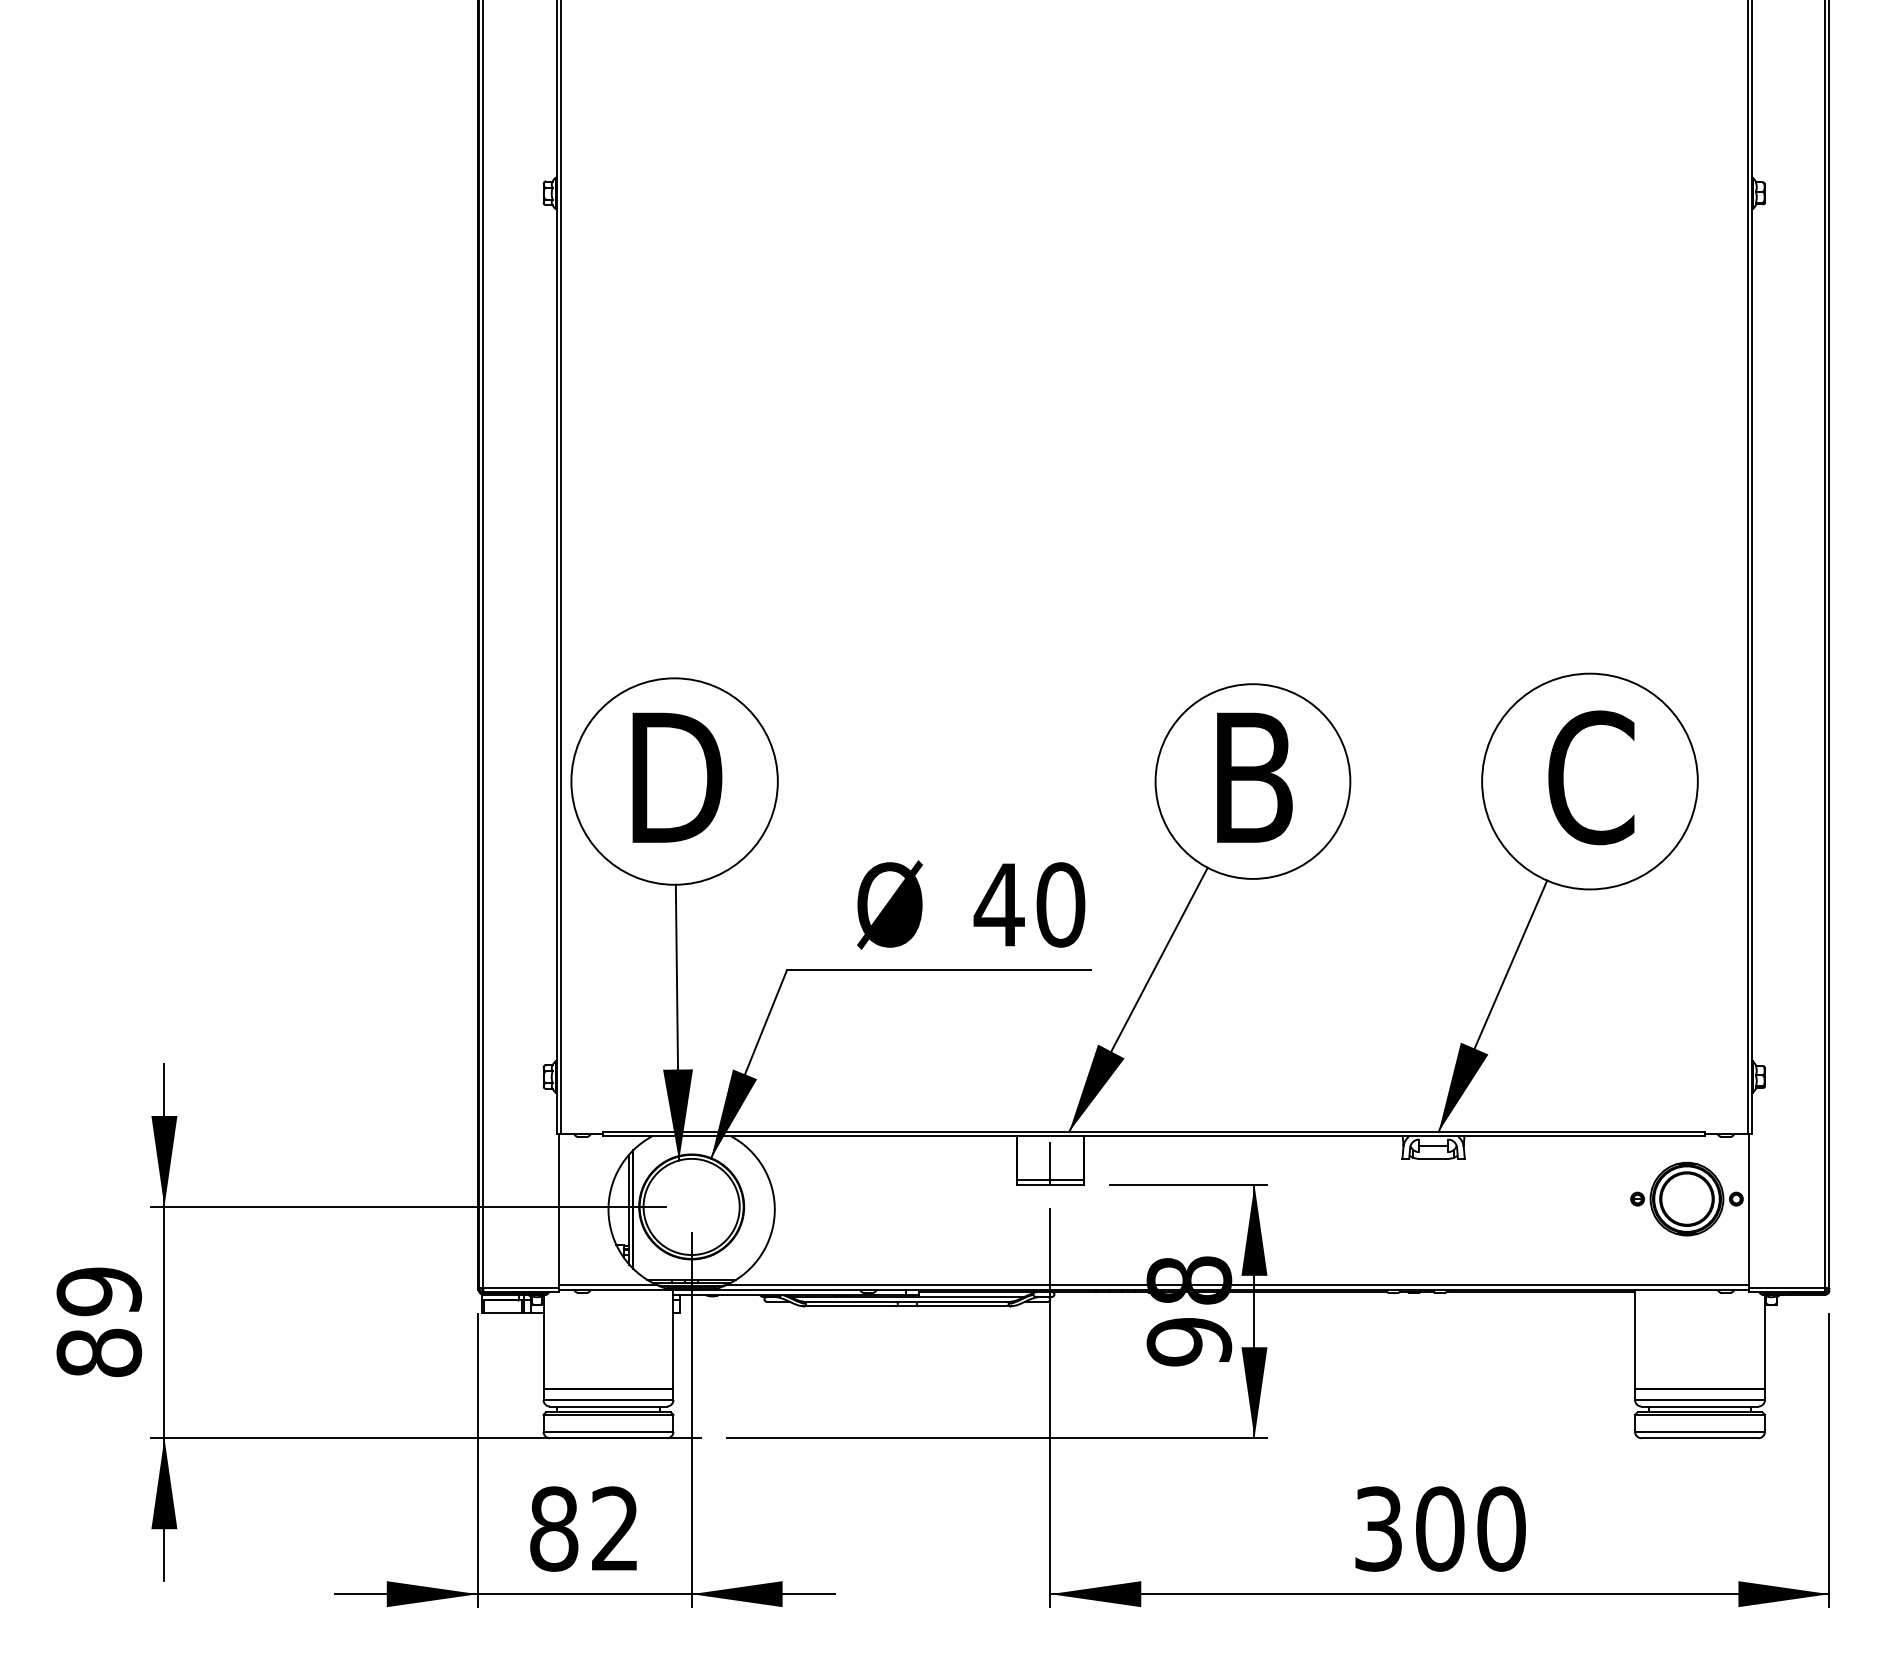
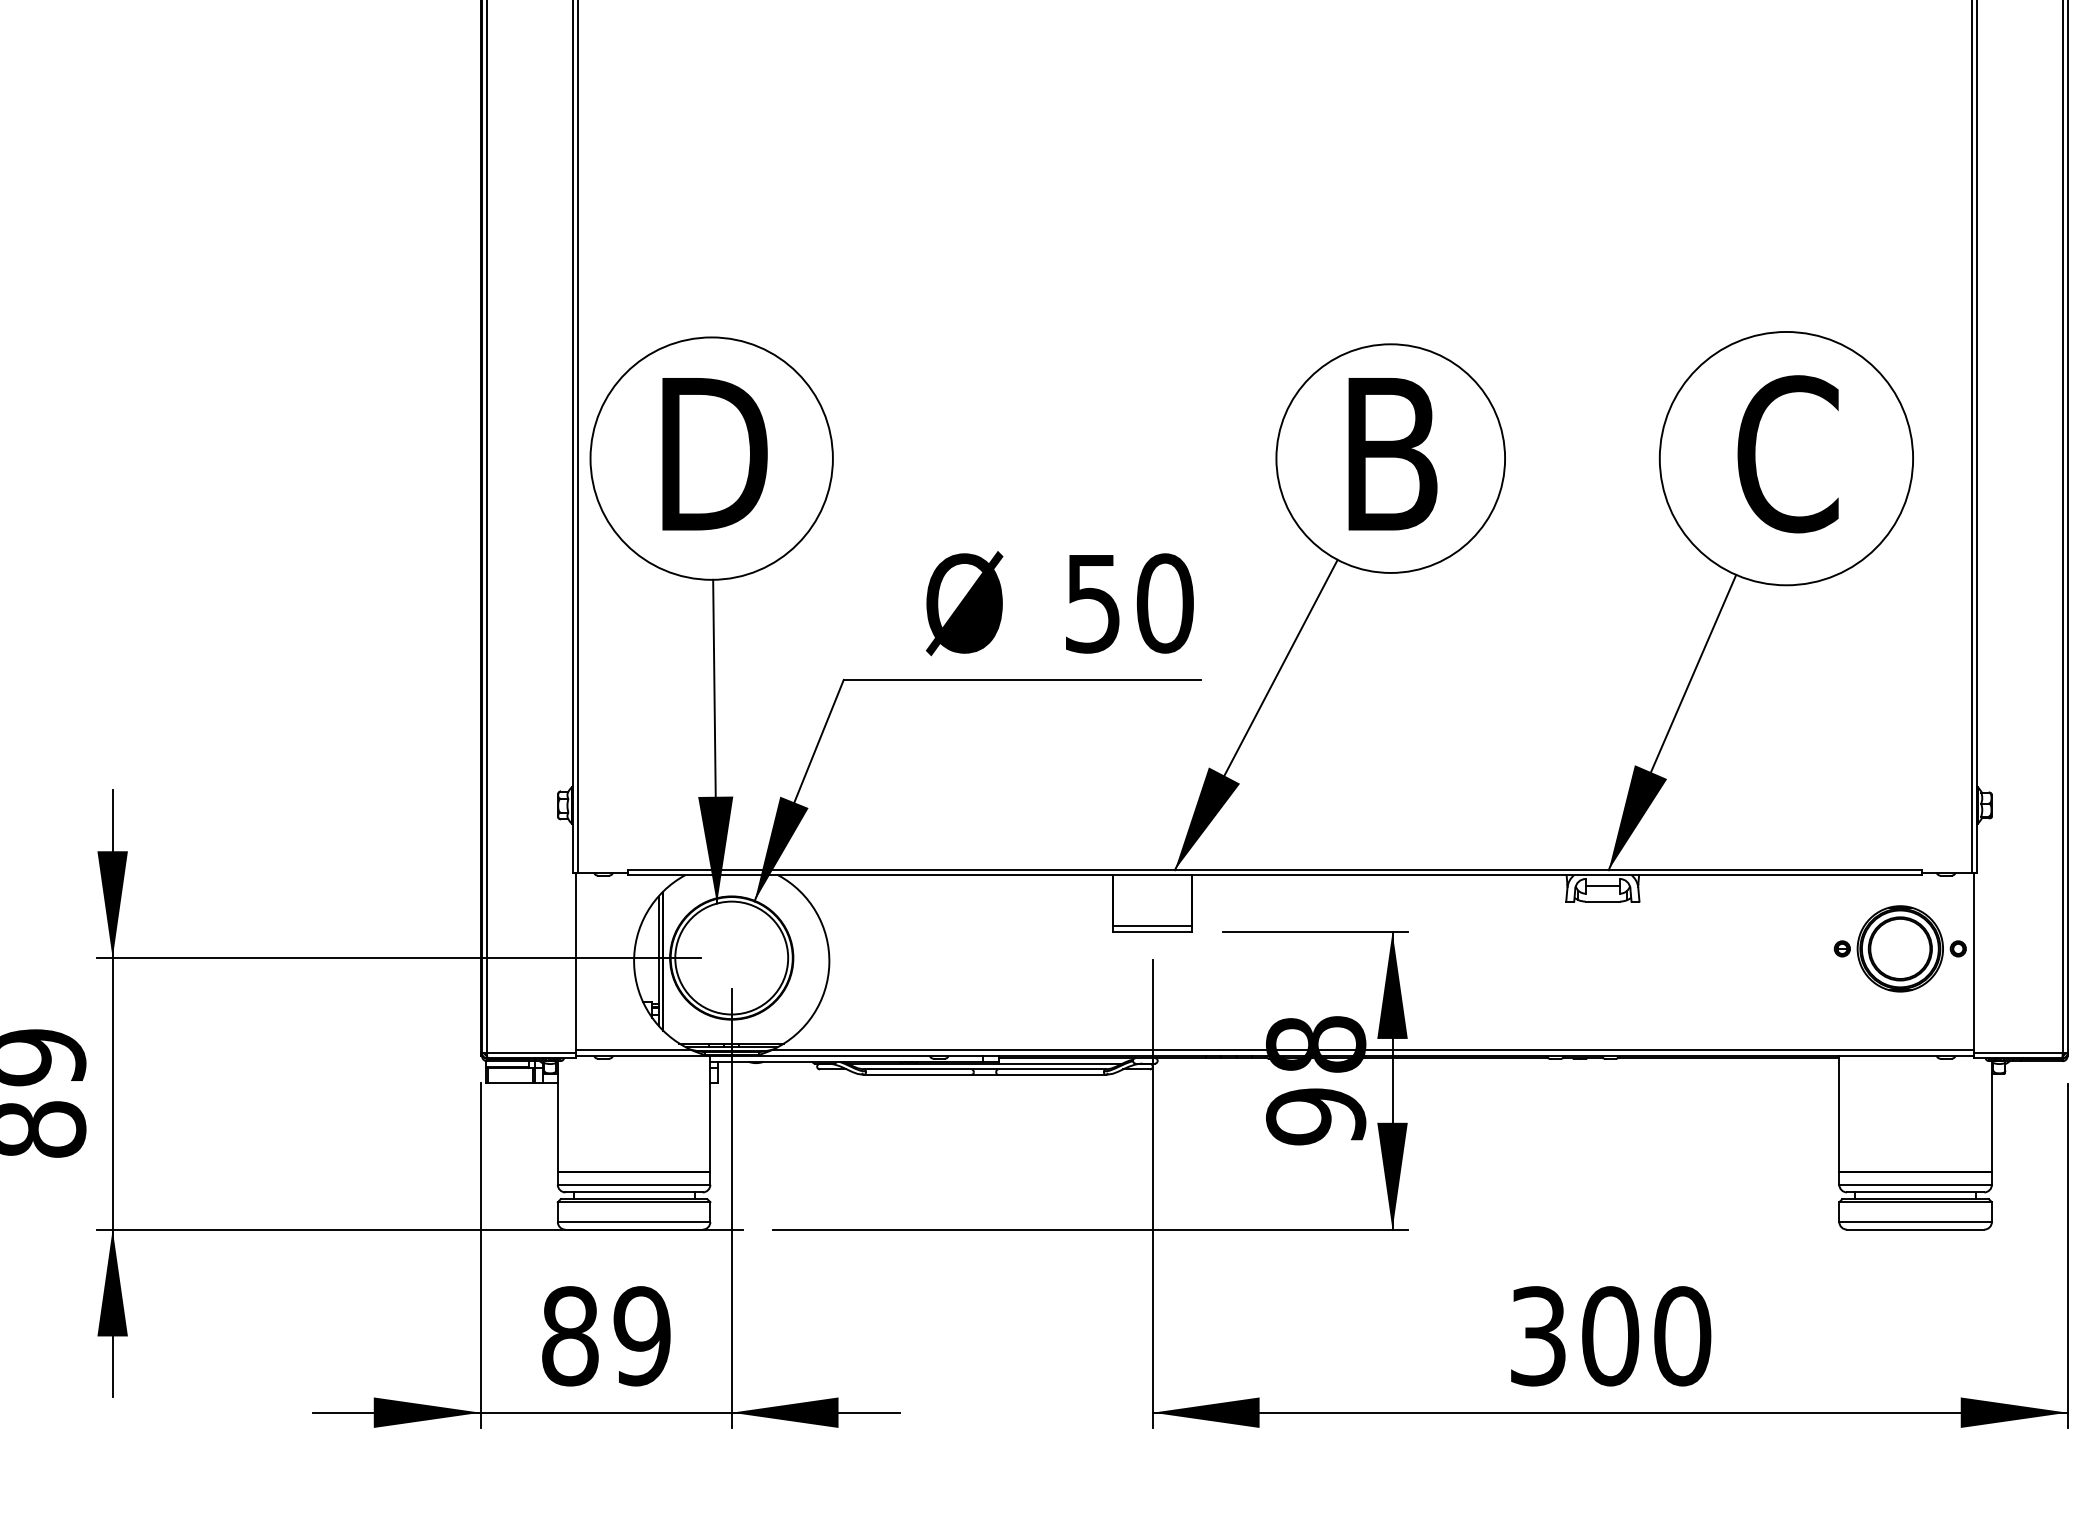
text: (998, 905) -> (1091, 604), 40 -> 50
line: (1050, 1162) -> (1153, 905), removed
text: (615, 1528) -> (642, 1335), 82 -> 89

